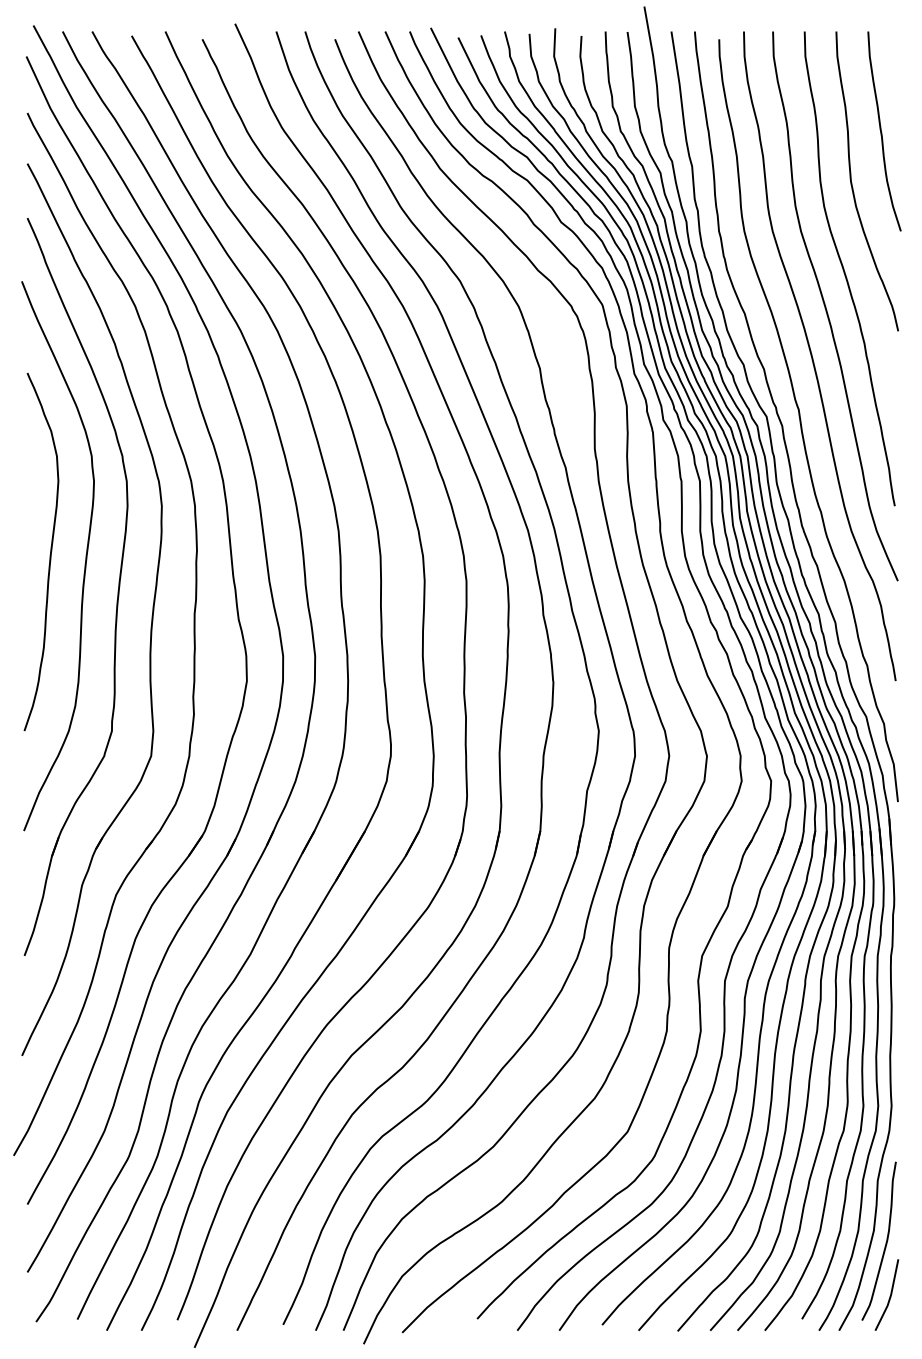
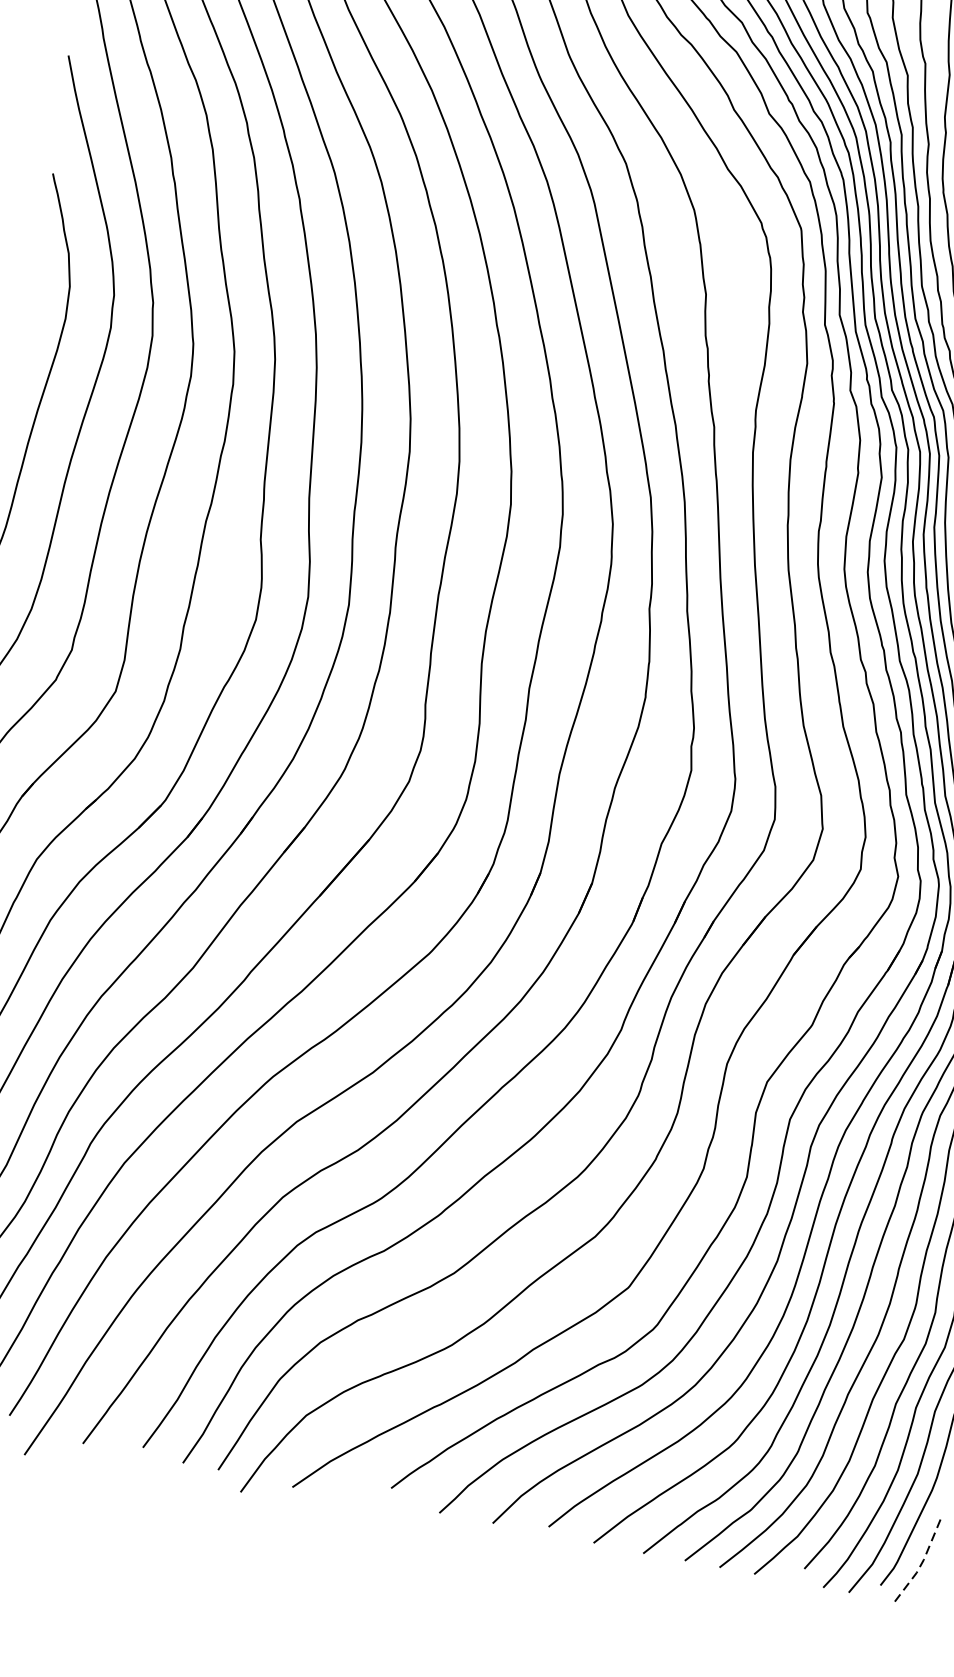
line: (890, 1295) -> (922, 1560), solid -> dashed

